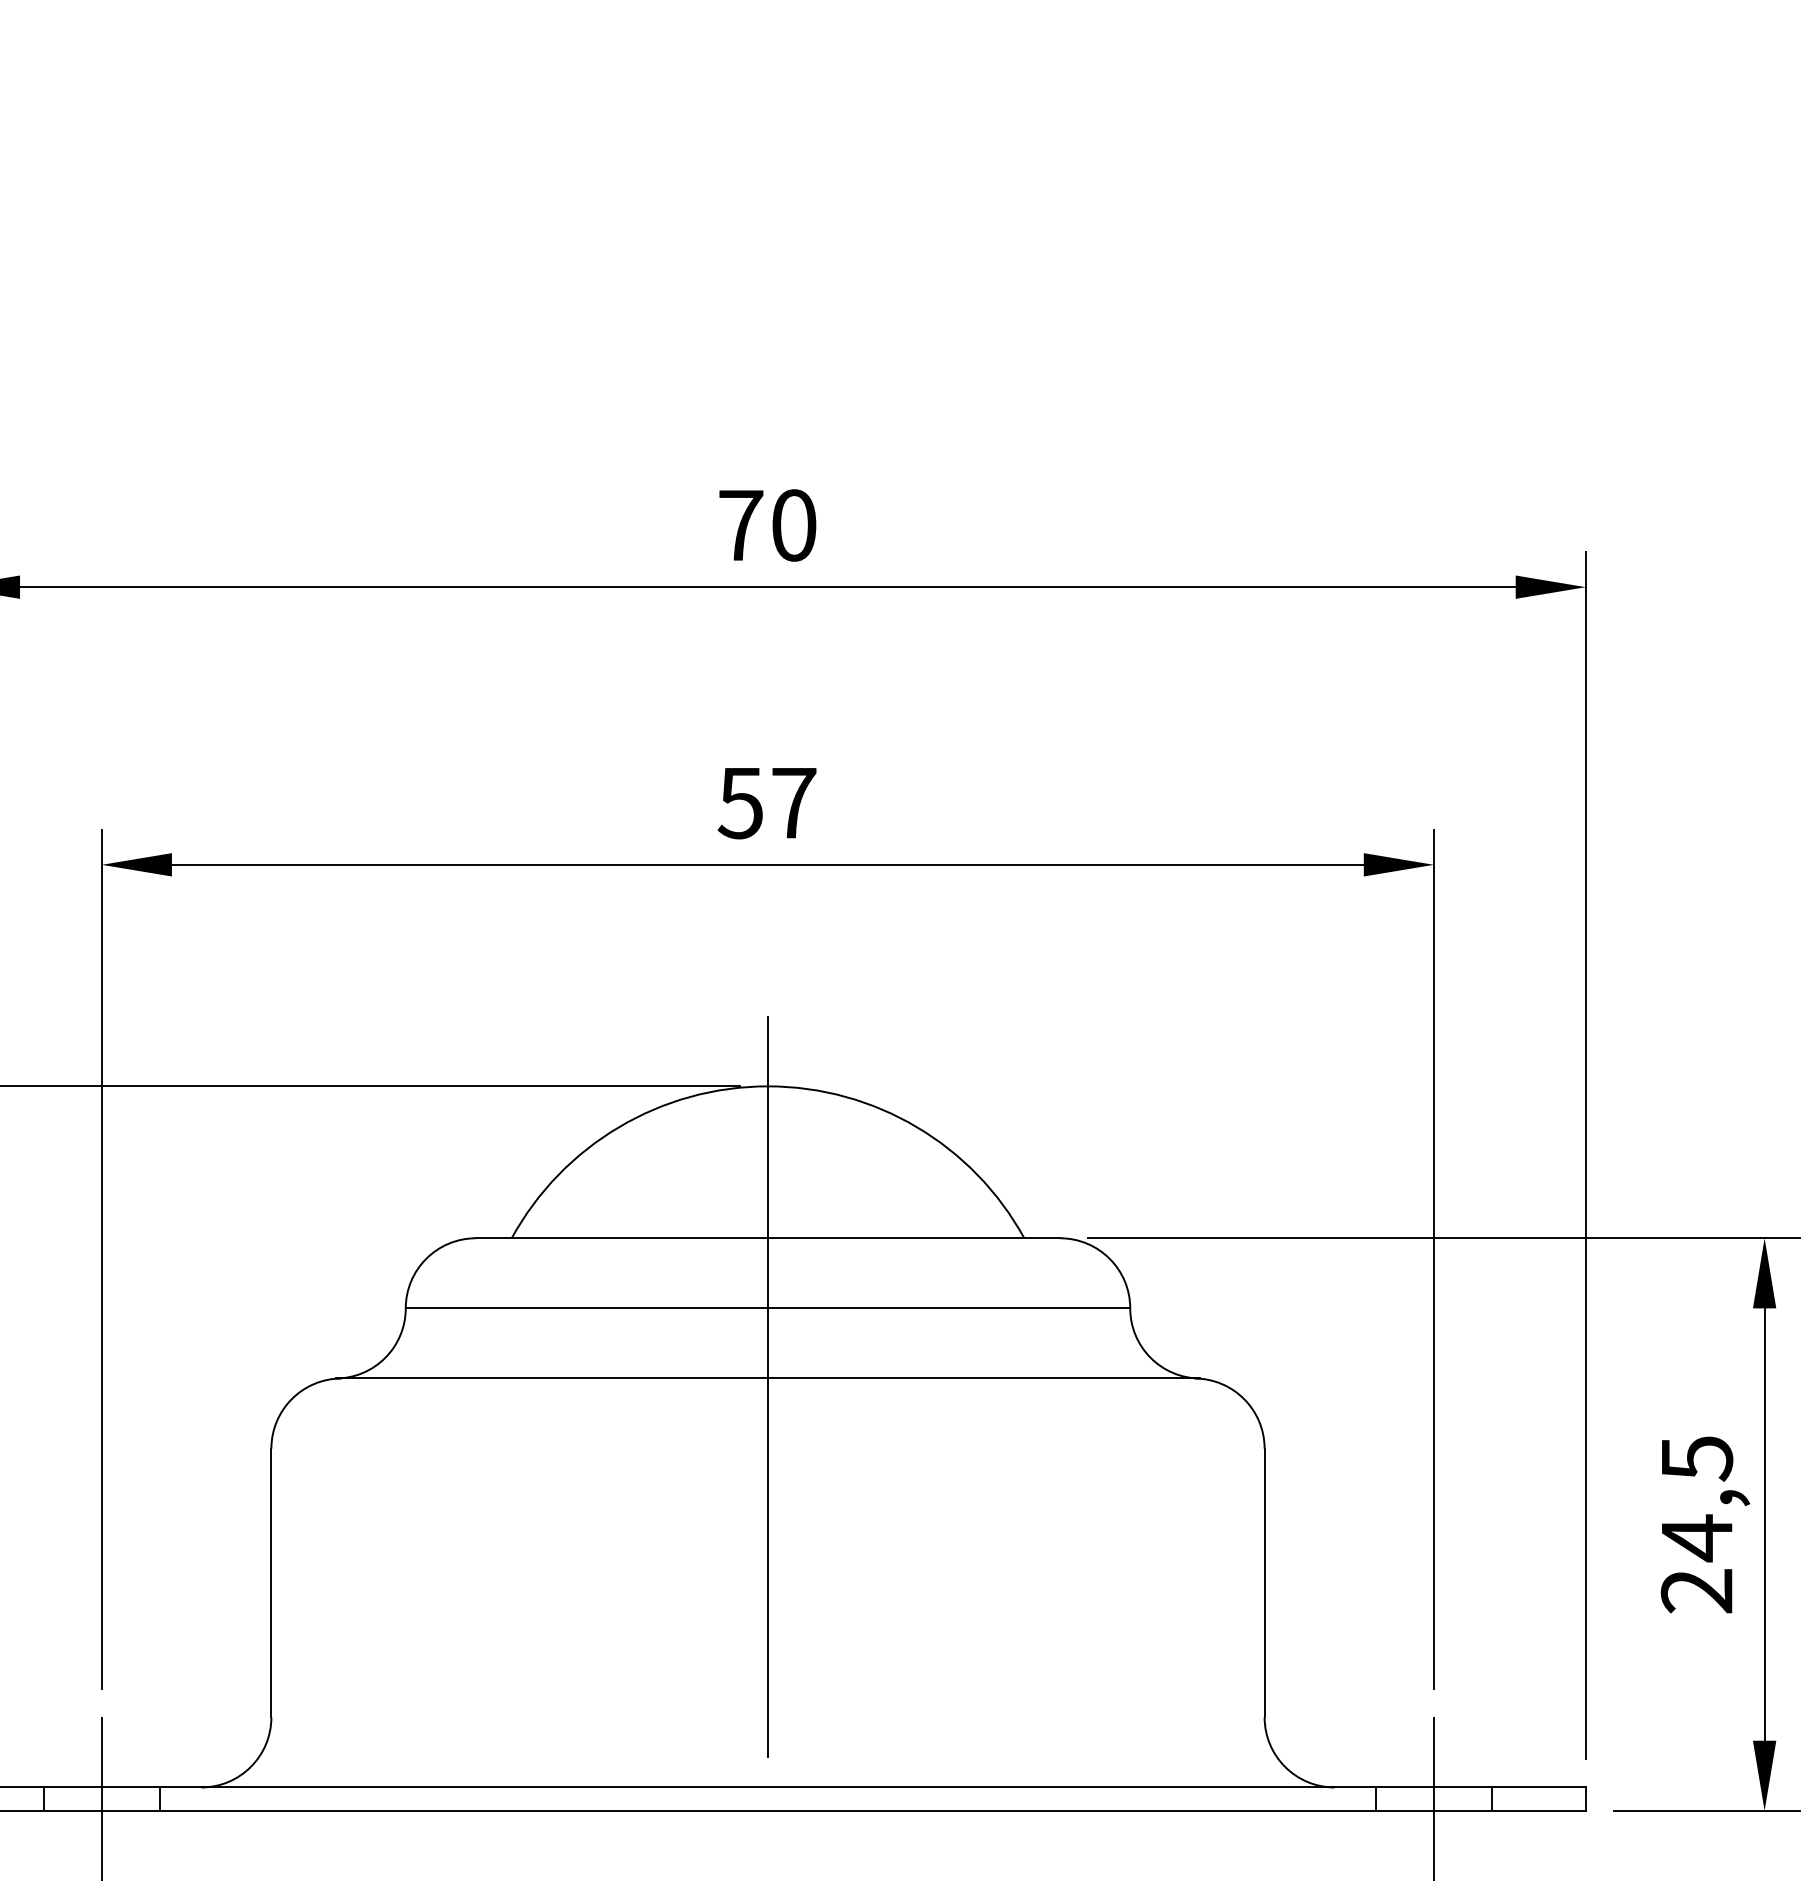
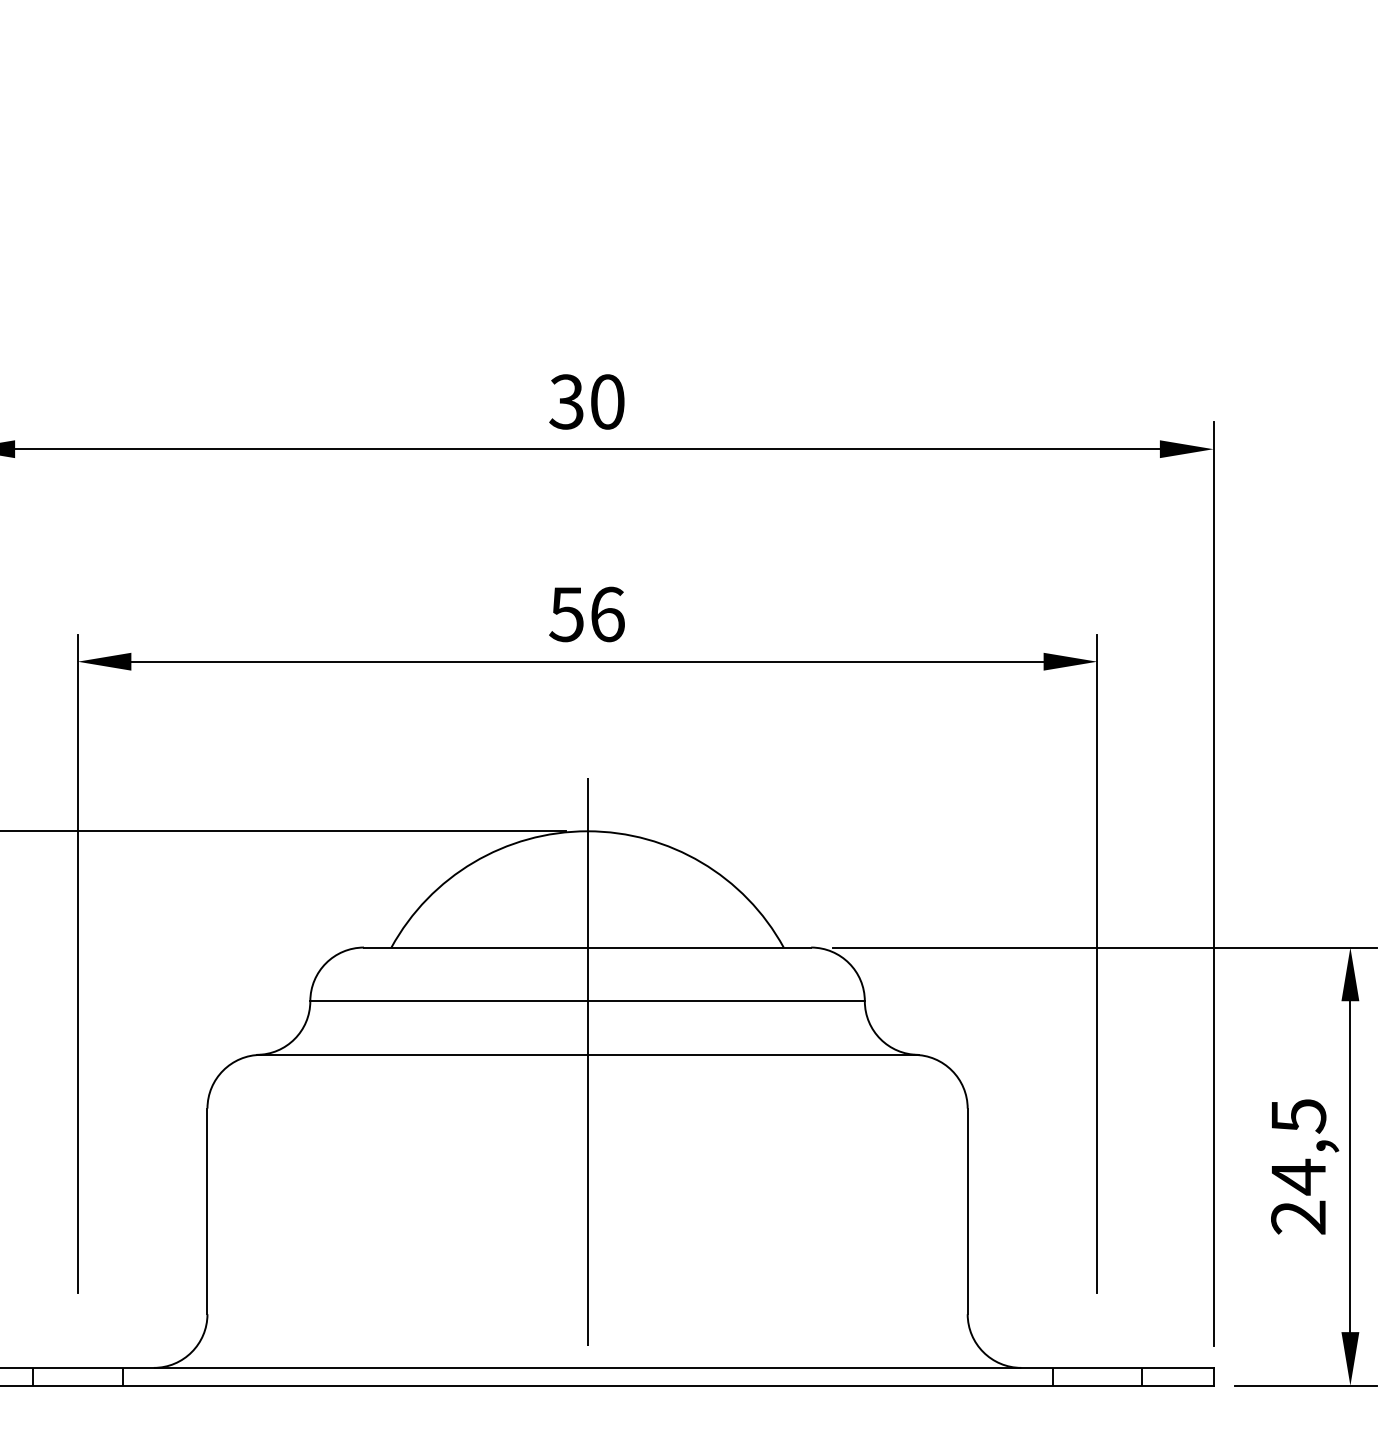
text: (740, 525) -> (566, 402), 70 -> 30
text: (794, 802) -> (607, 614), 57 -> 56
line: (101, 1798) -> (77, 1376), removed
line: (1434, 1798) -> (1097, 1376), removed

